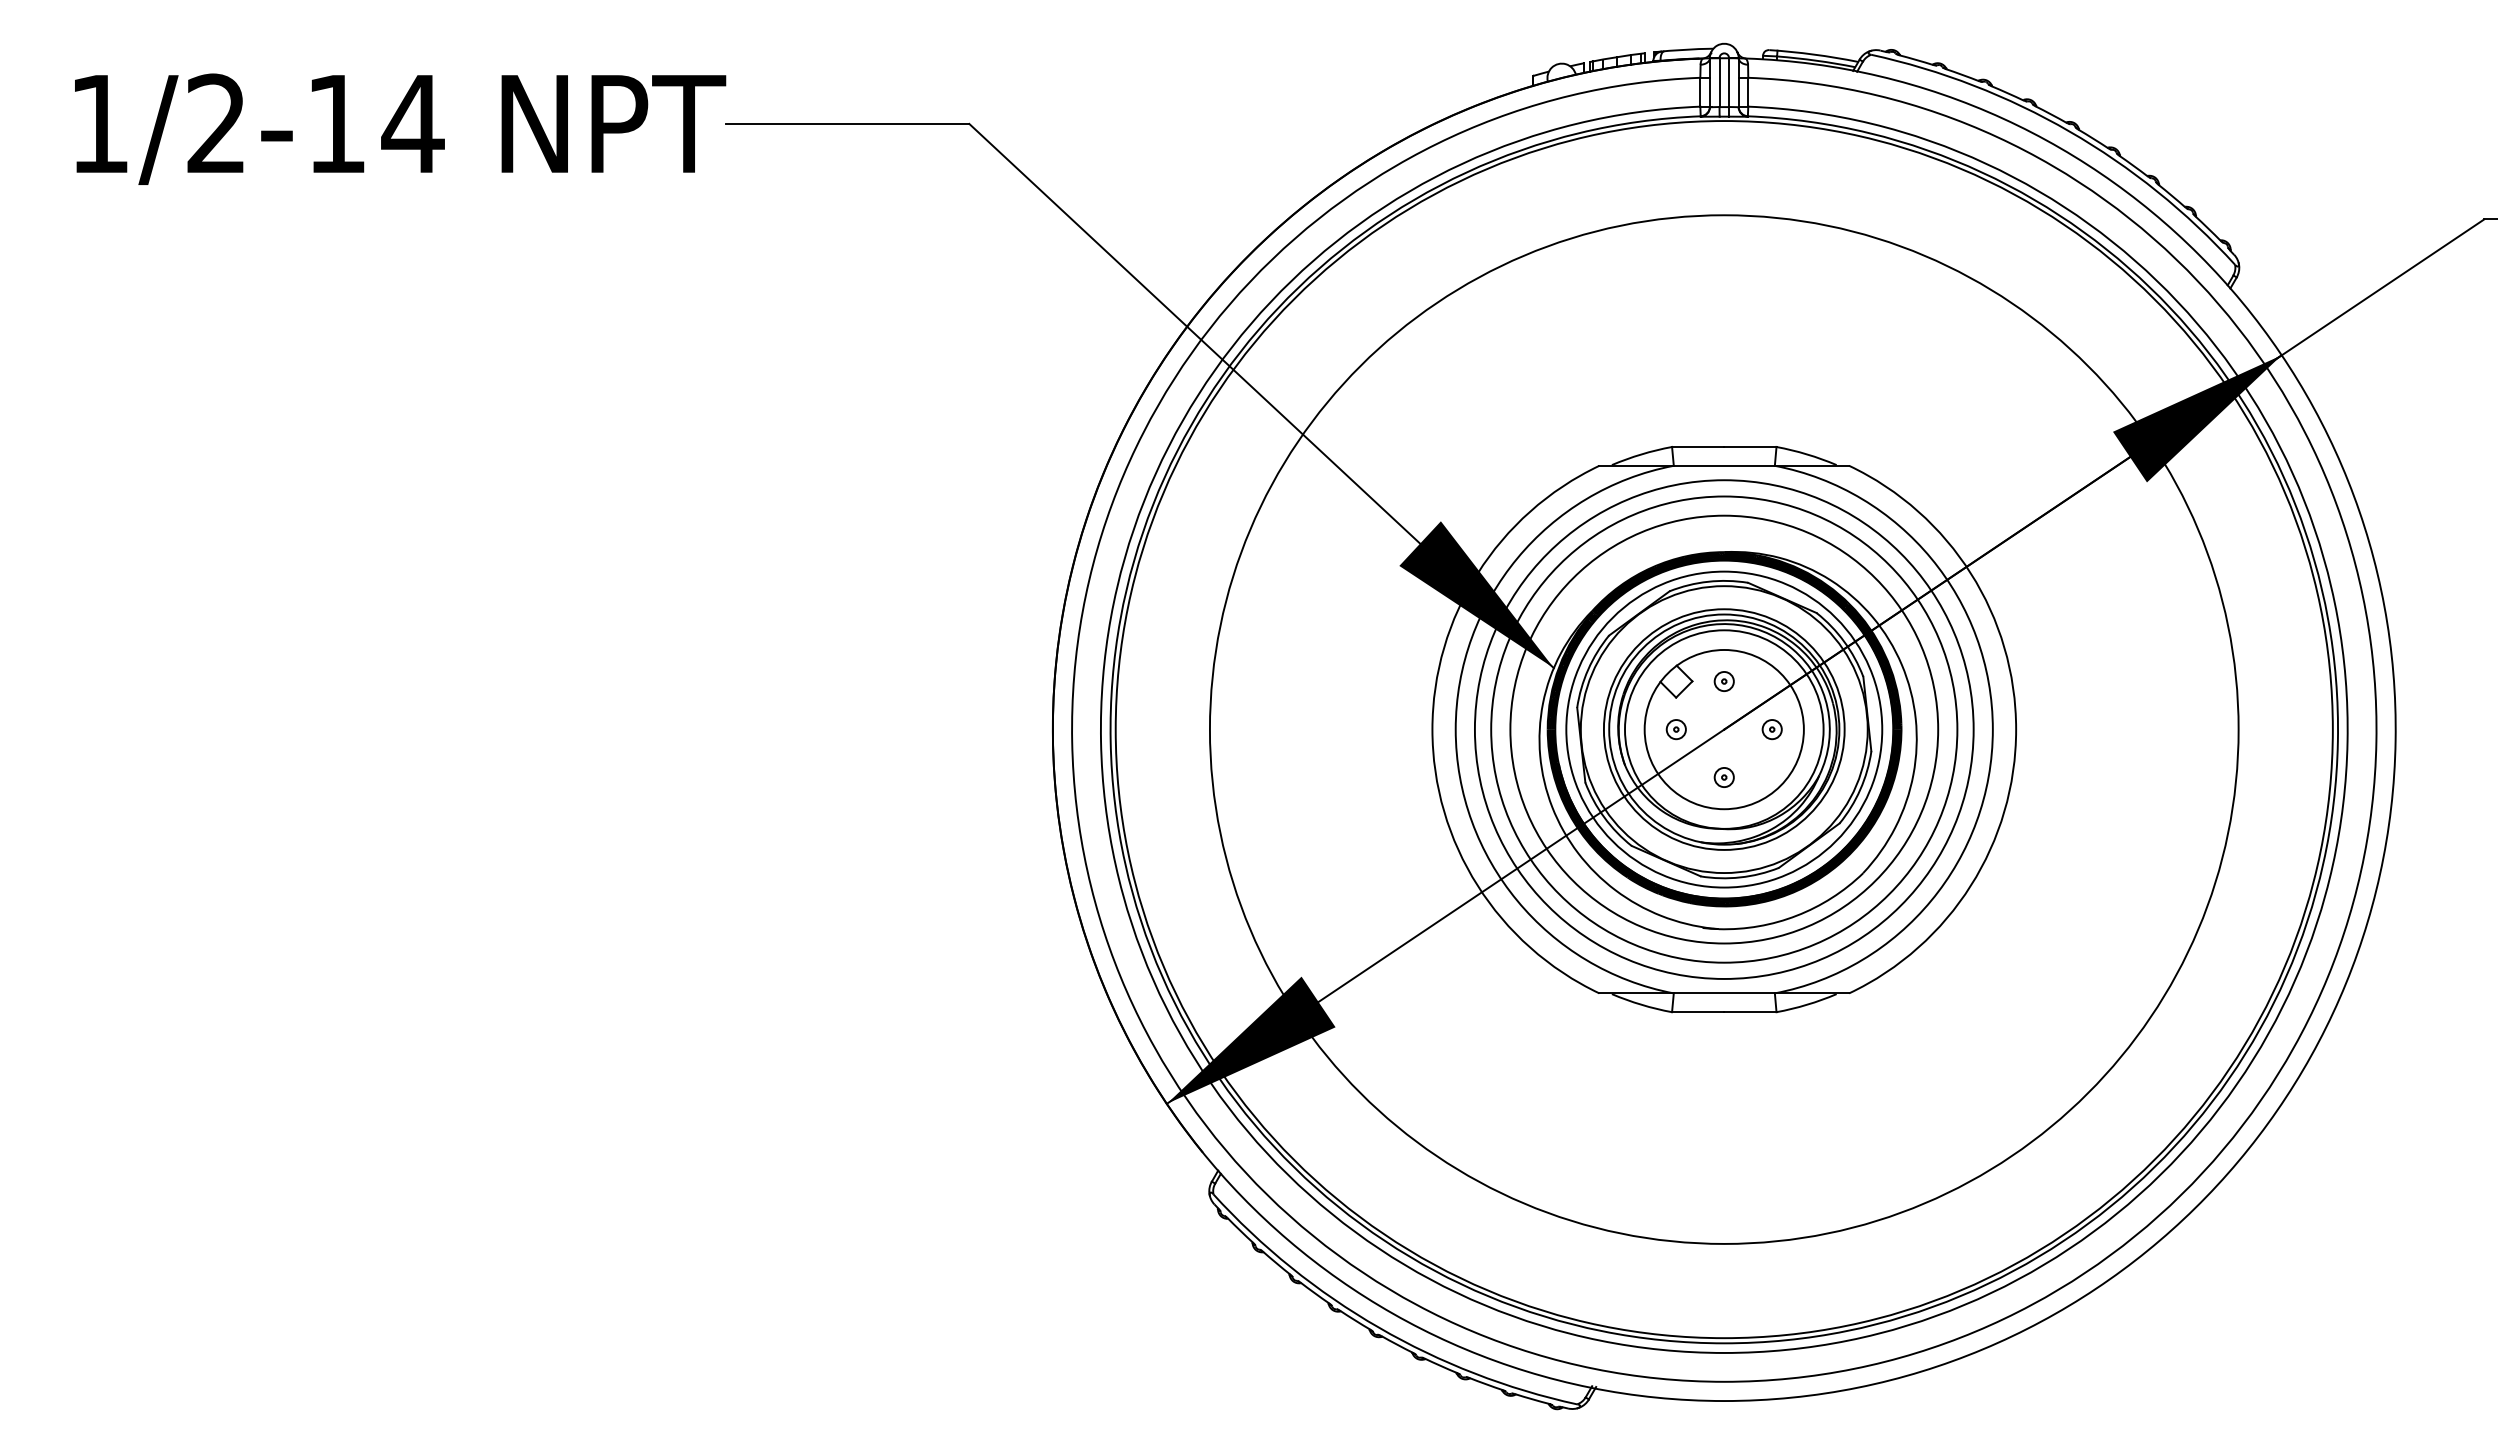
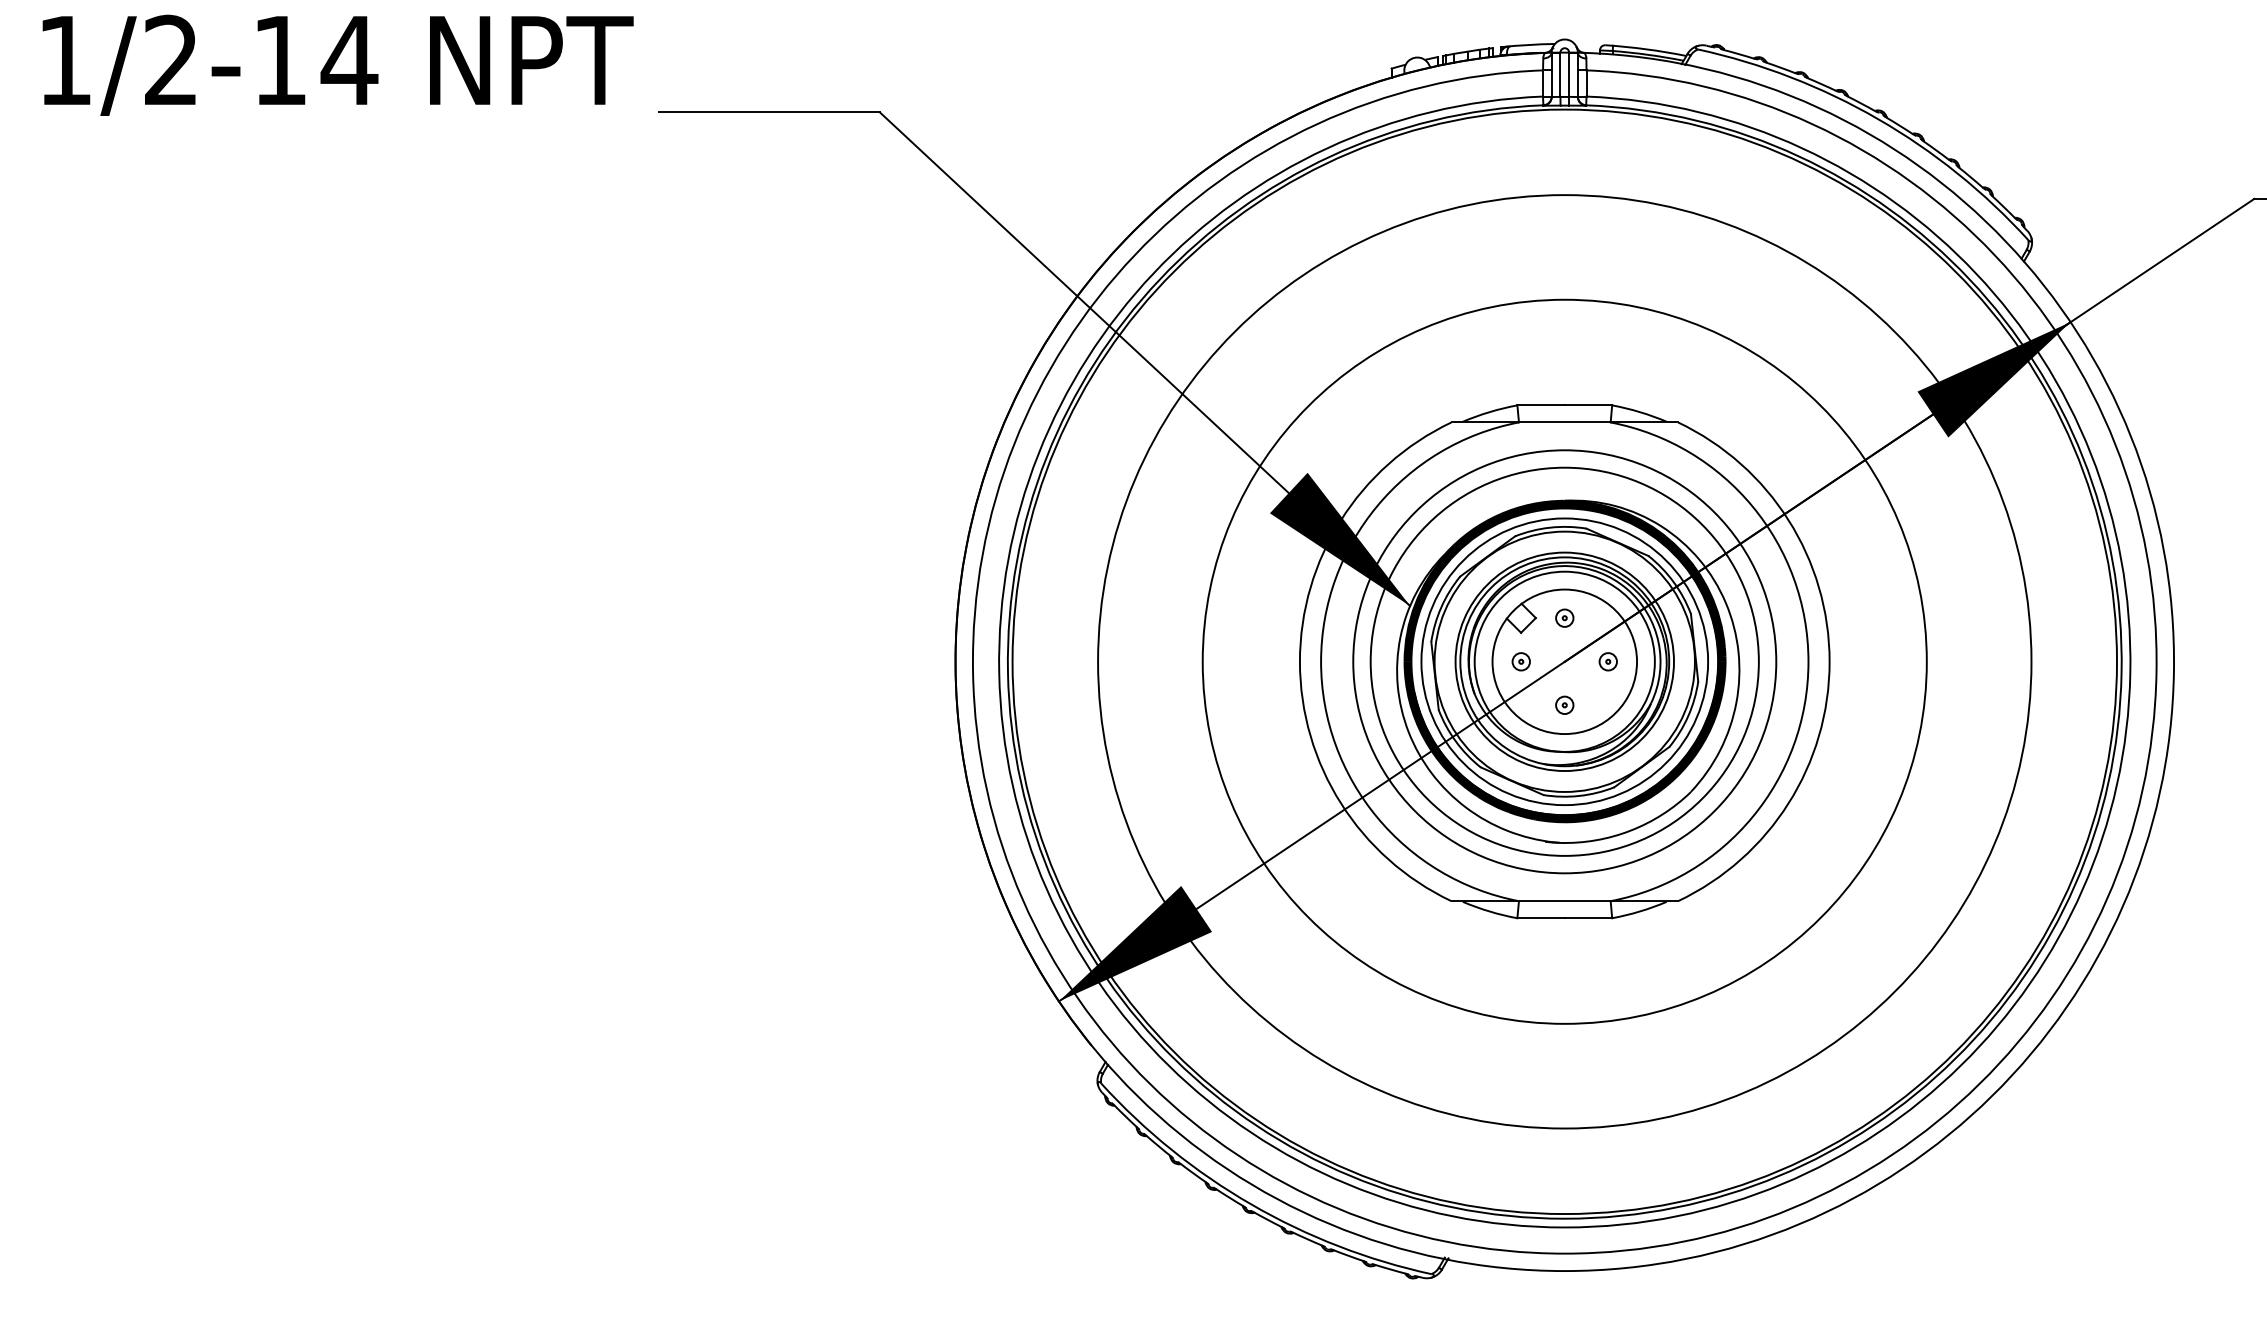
text: (400, 128) -> (338, 64), moved
circle: (1723, 729) -> (1564, 661), size x1.6

